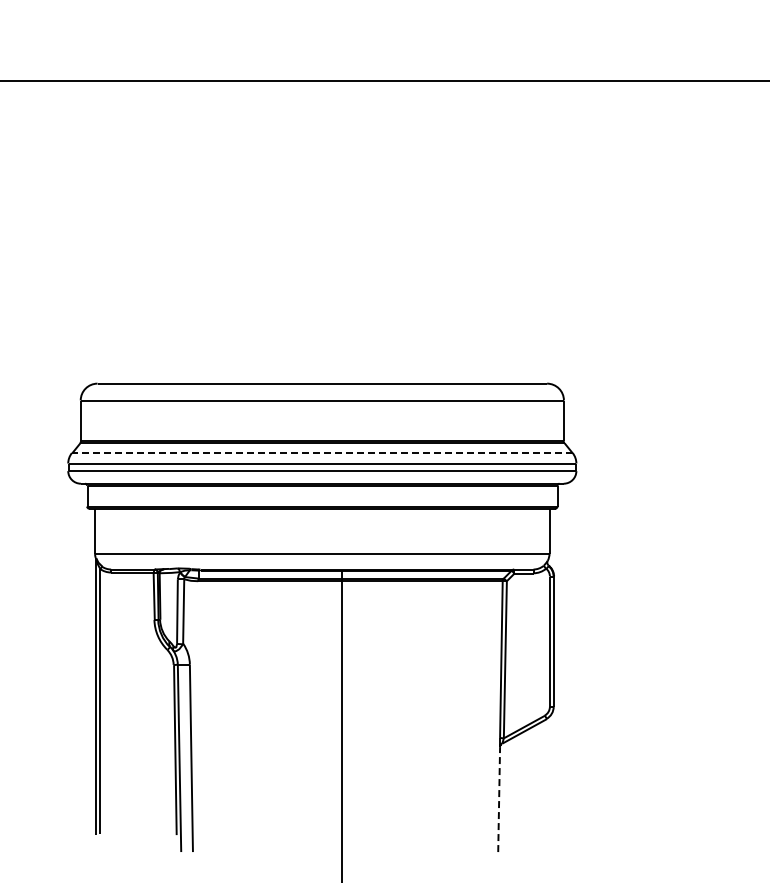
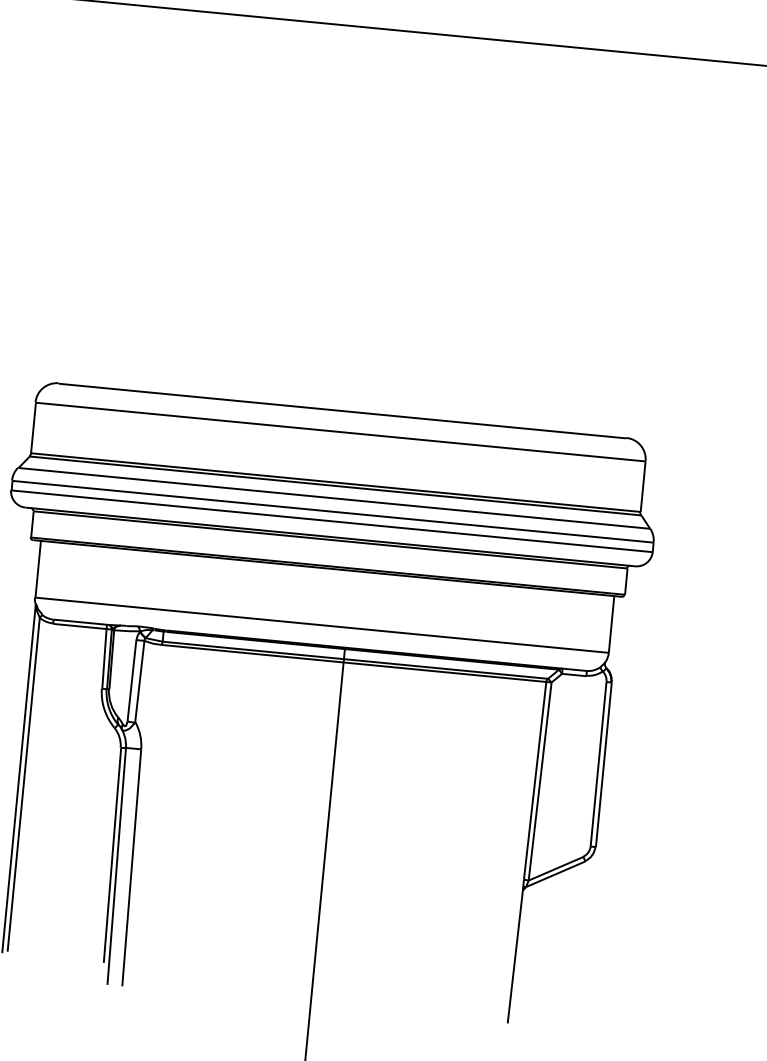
line: (322, 453) -> (334, 498), dashed -> solid
line: (499, 799) -> (515, 957), dashed -> solid

